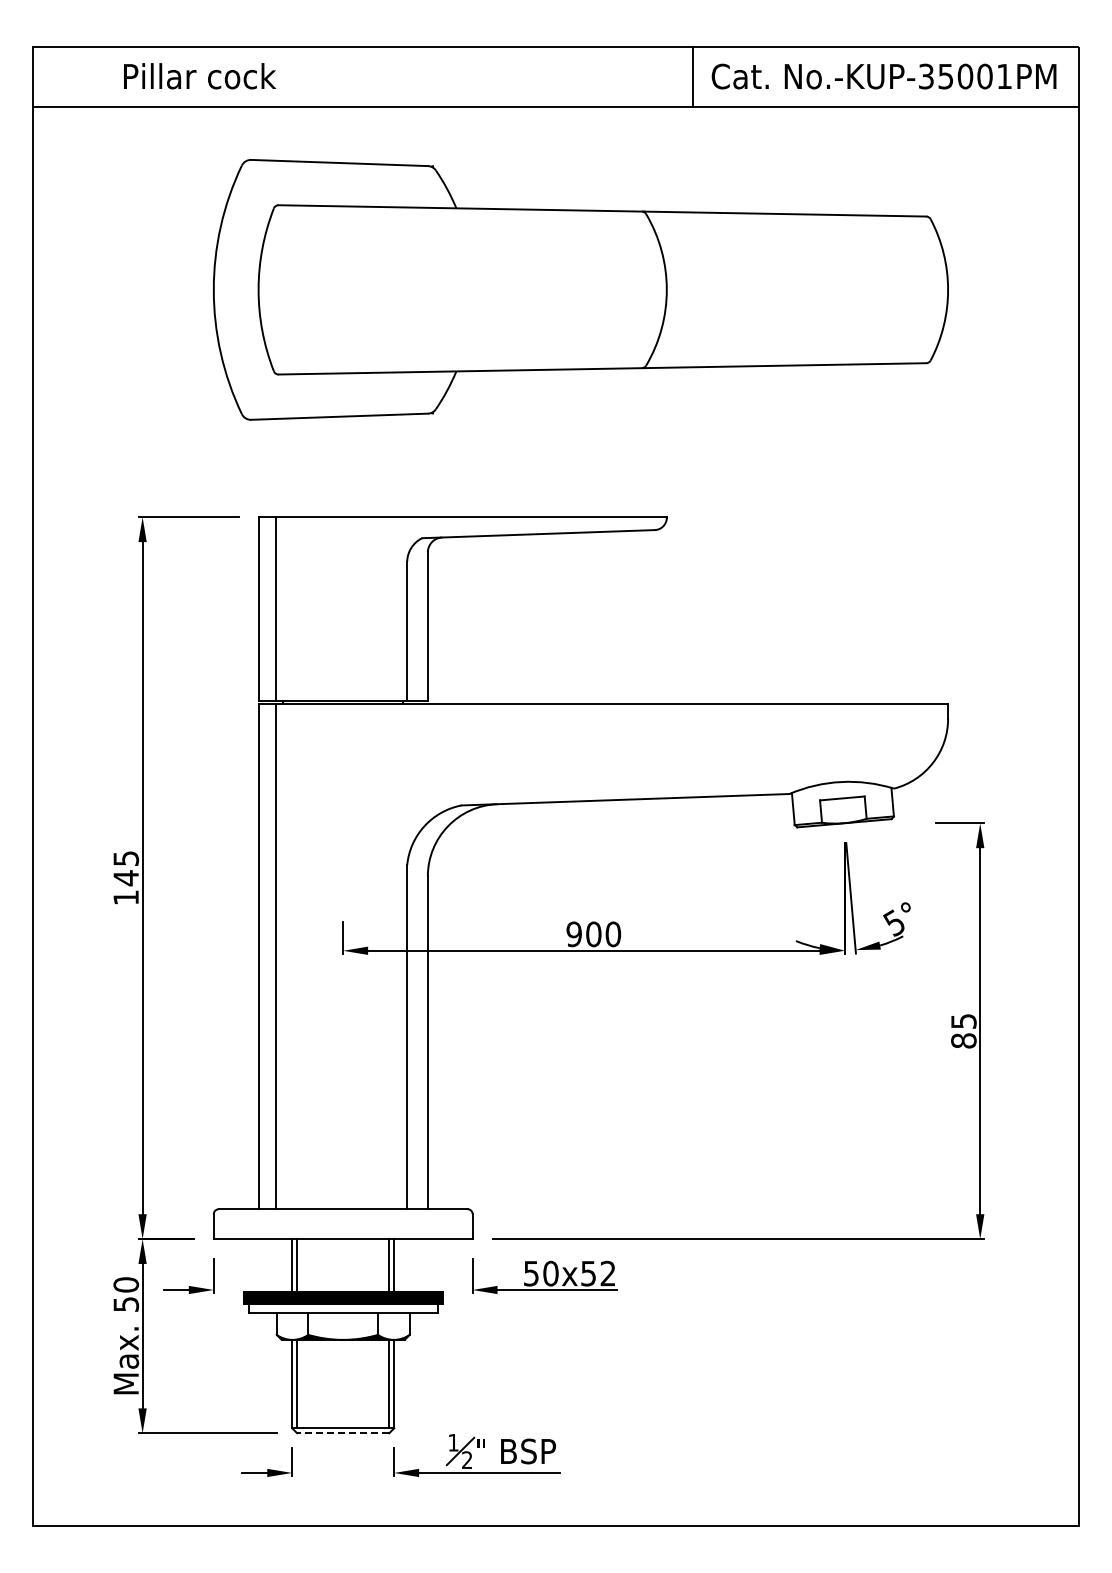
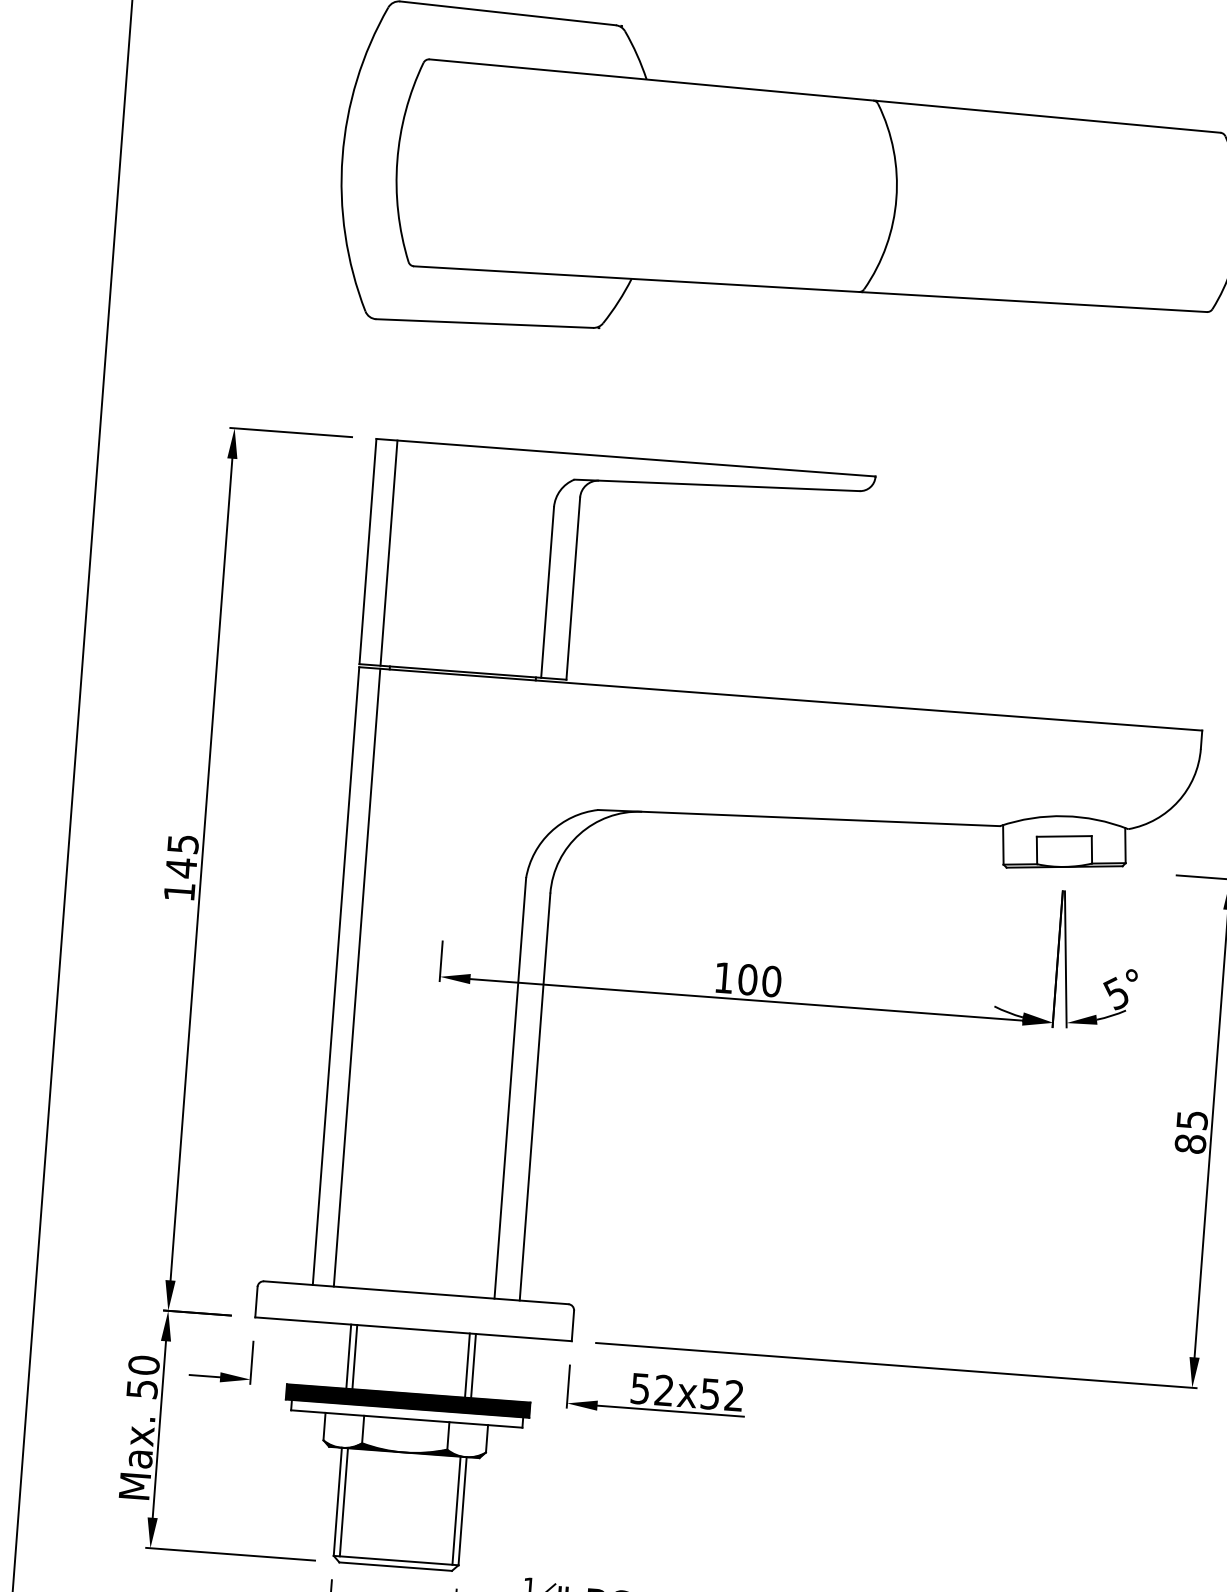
text: (573, 934) -> (723, 978), 900 -> 100
text: (550, 1273) -> (663, 1390), 50x52 -> 52x52
line: (342, 1433) -> (394, 1566), dashed -> solid

